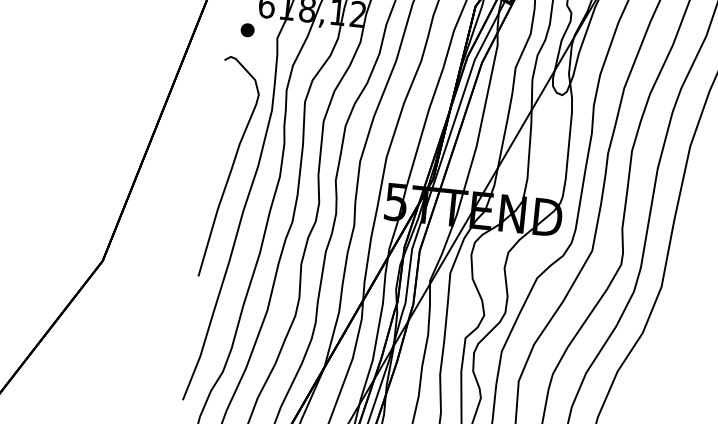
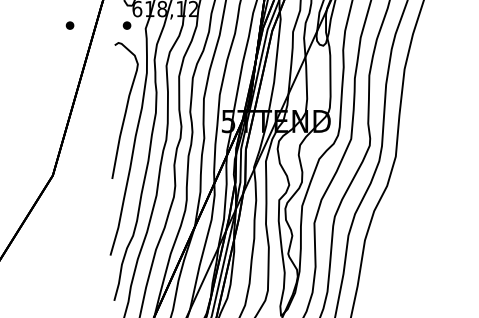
part: (154, 20) -> (69, 25), added

